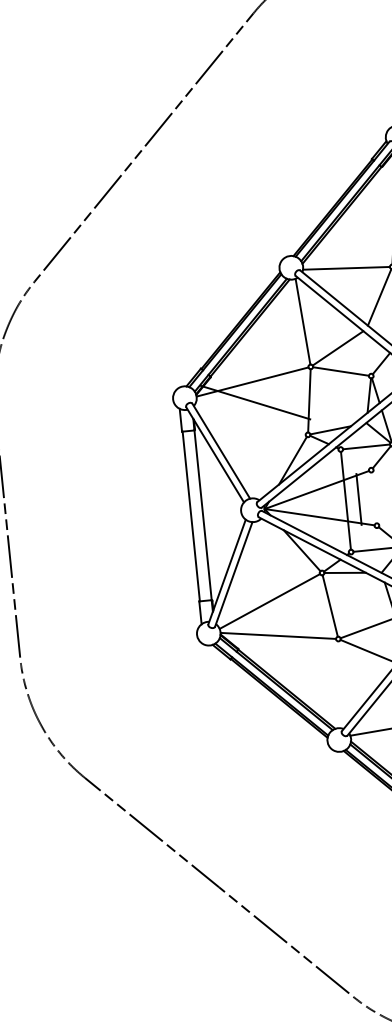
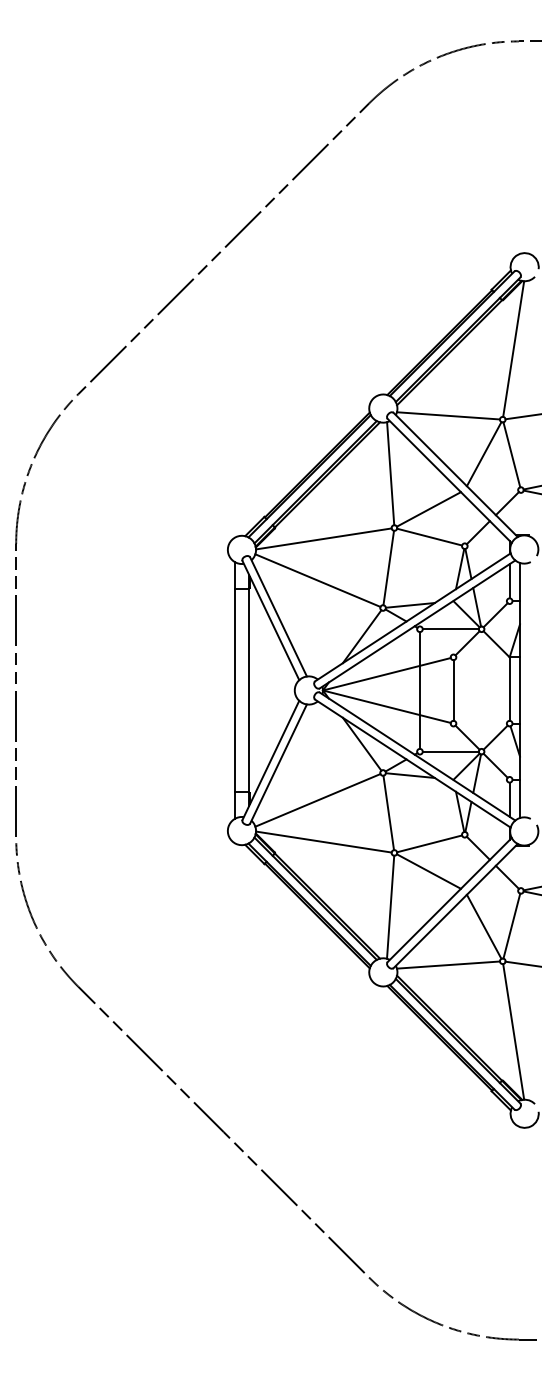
line: (255, 402) -> (317, 580), moved
line: (358, 499) -> (453, 690), moved
line: (339, 684) -> (390, 906), added

